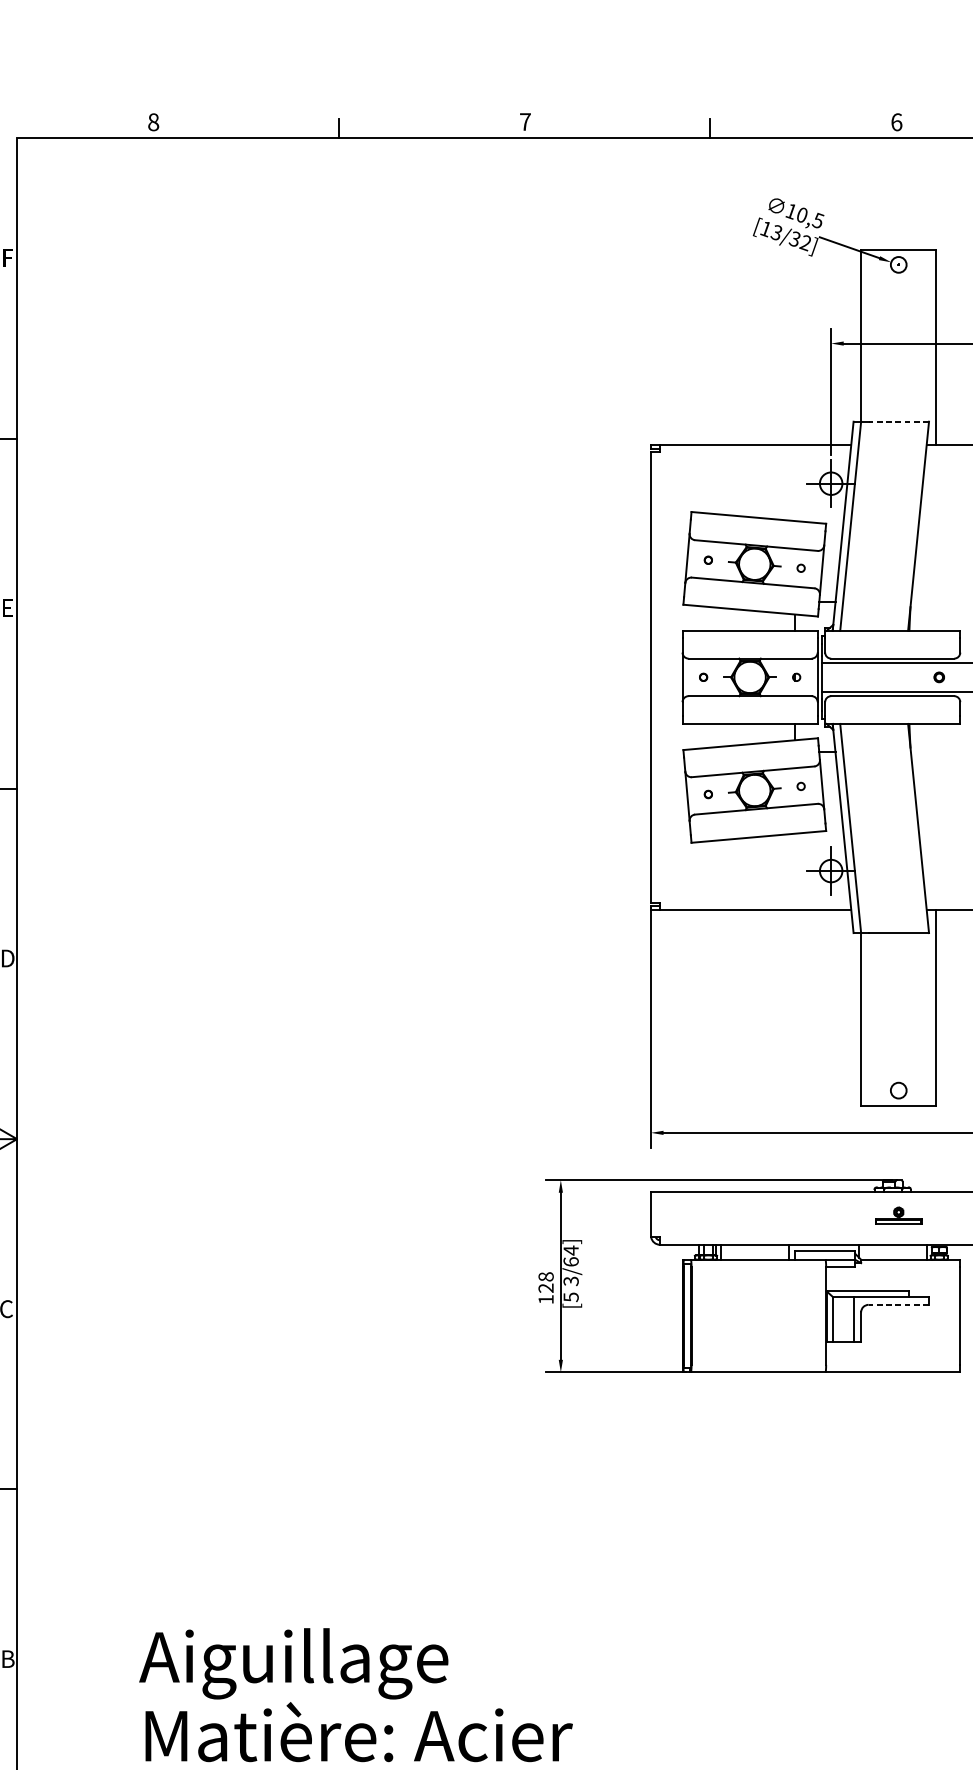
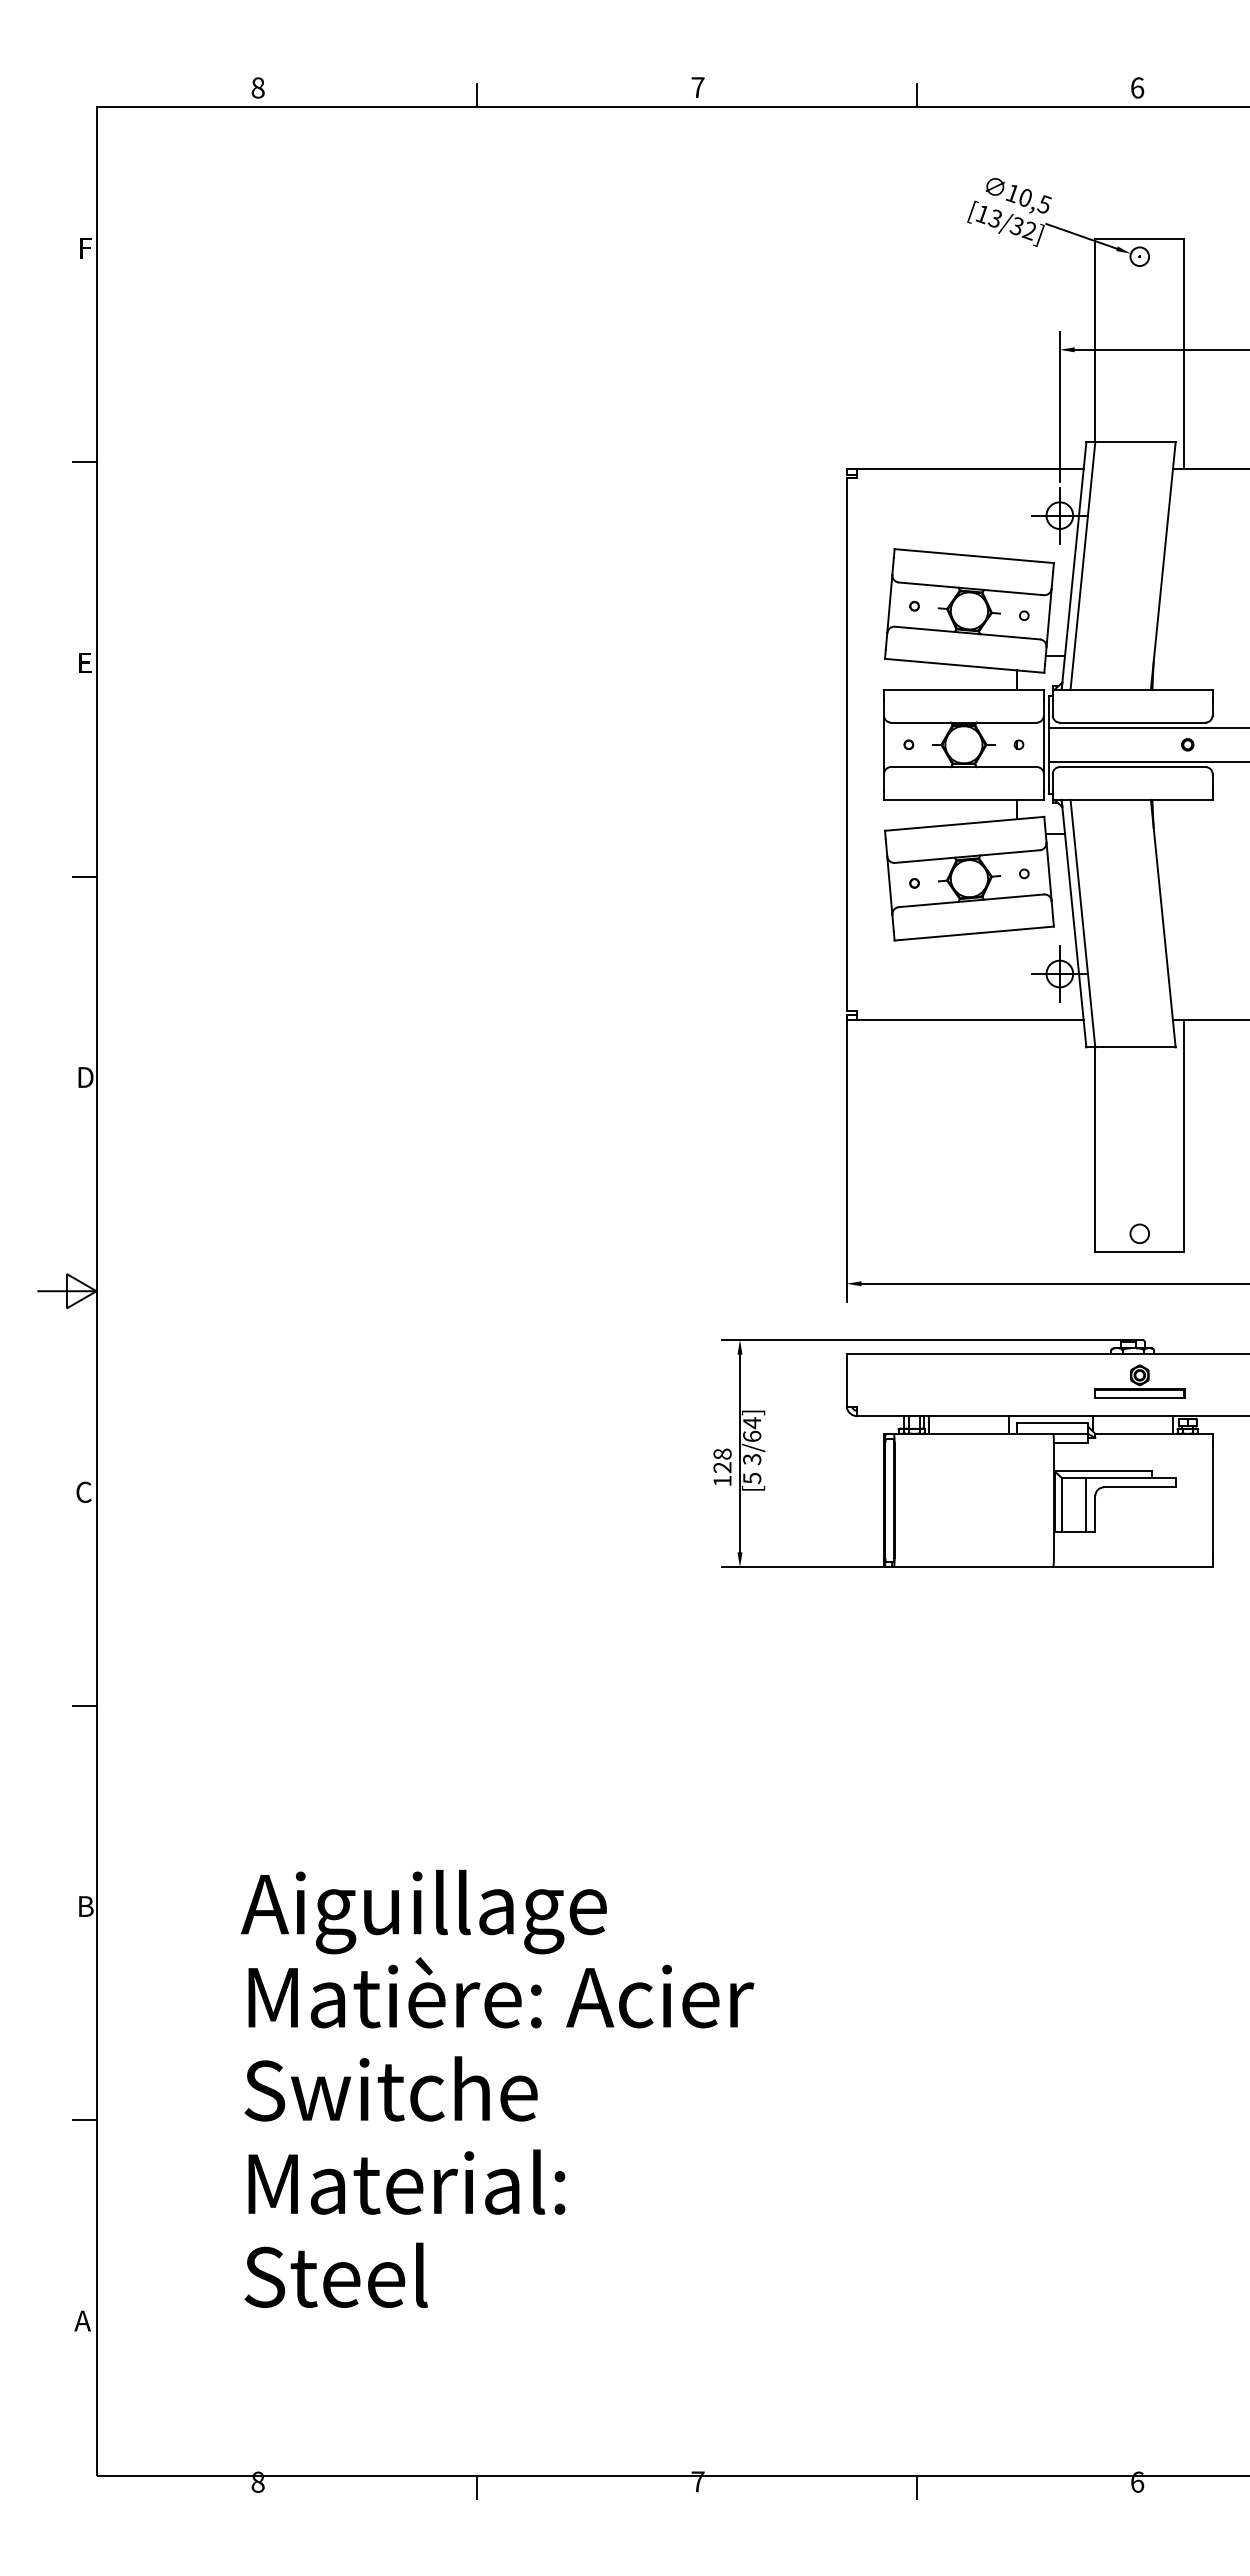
line: (898, 421) -> (1139, 442), dashed -> solid
part: (898, 1215) -> (1139, 1381), size x1.67
line: (898, 1305) -> (1139, 1487), dashed -> solid

